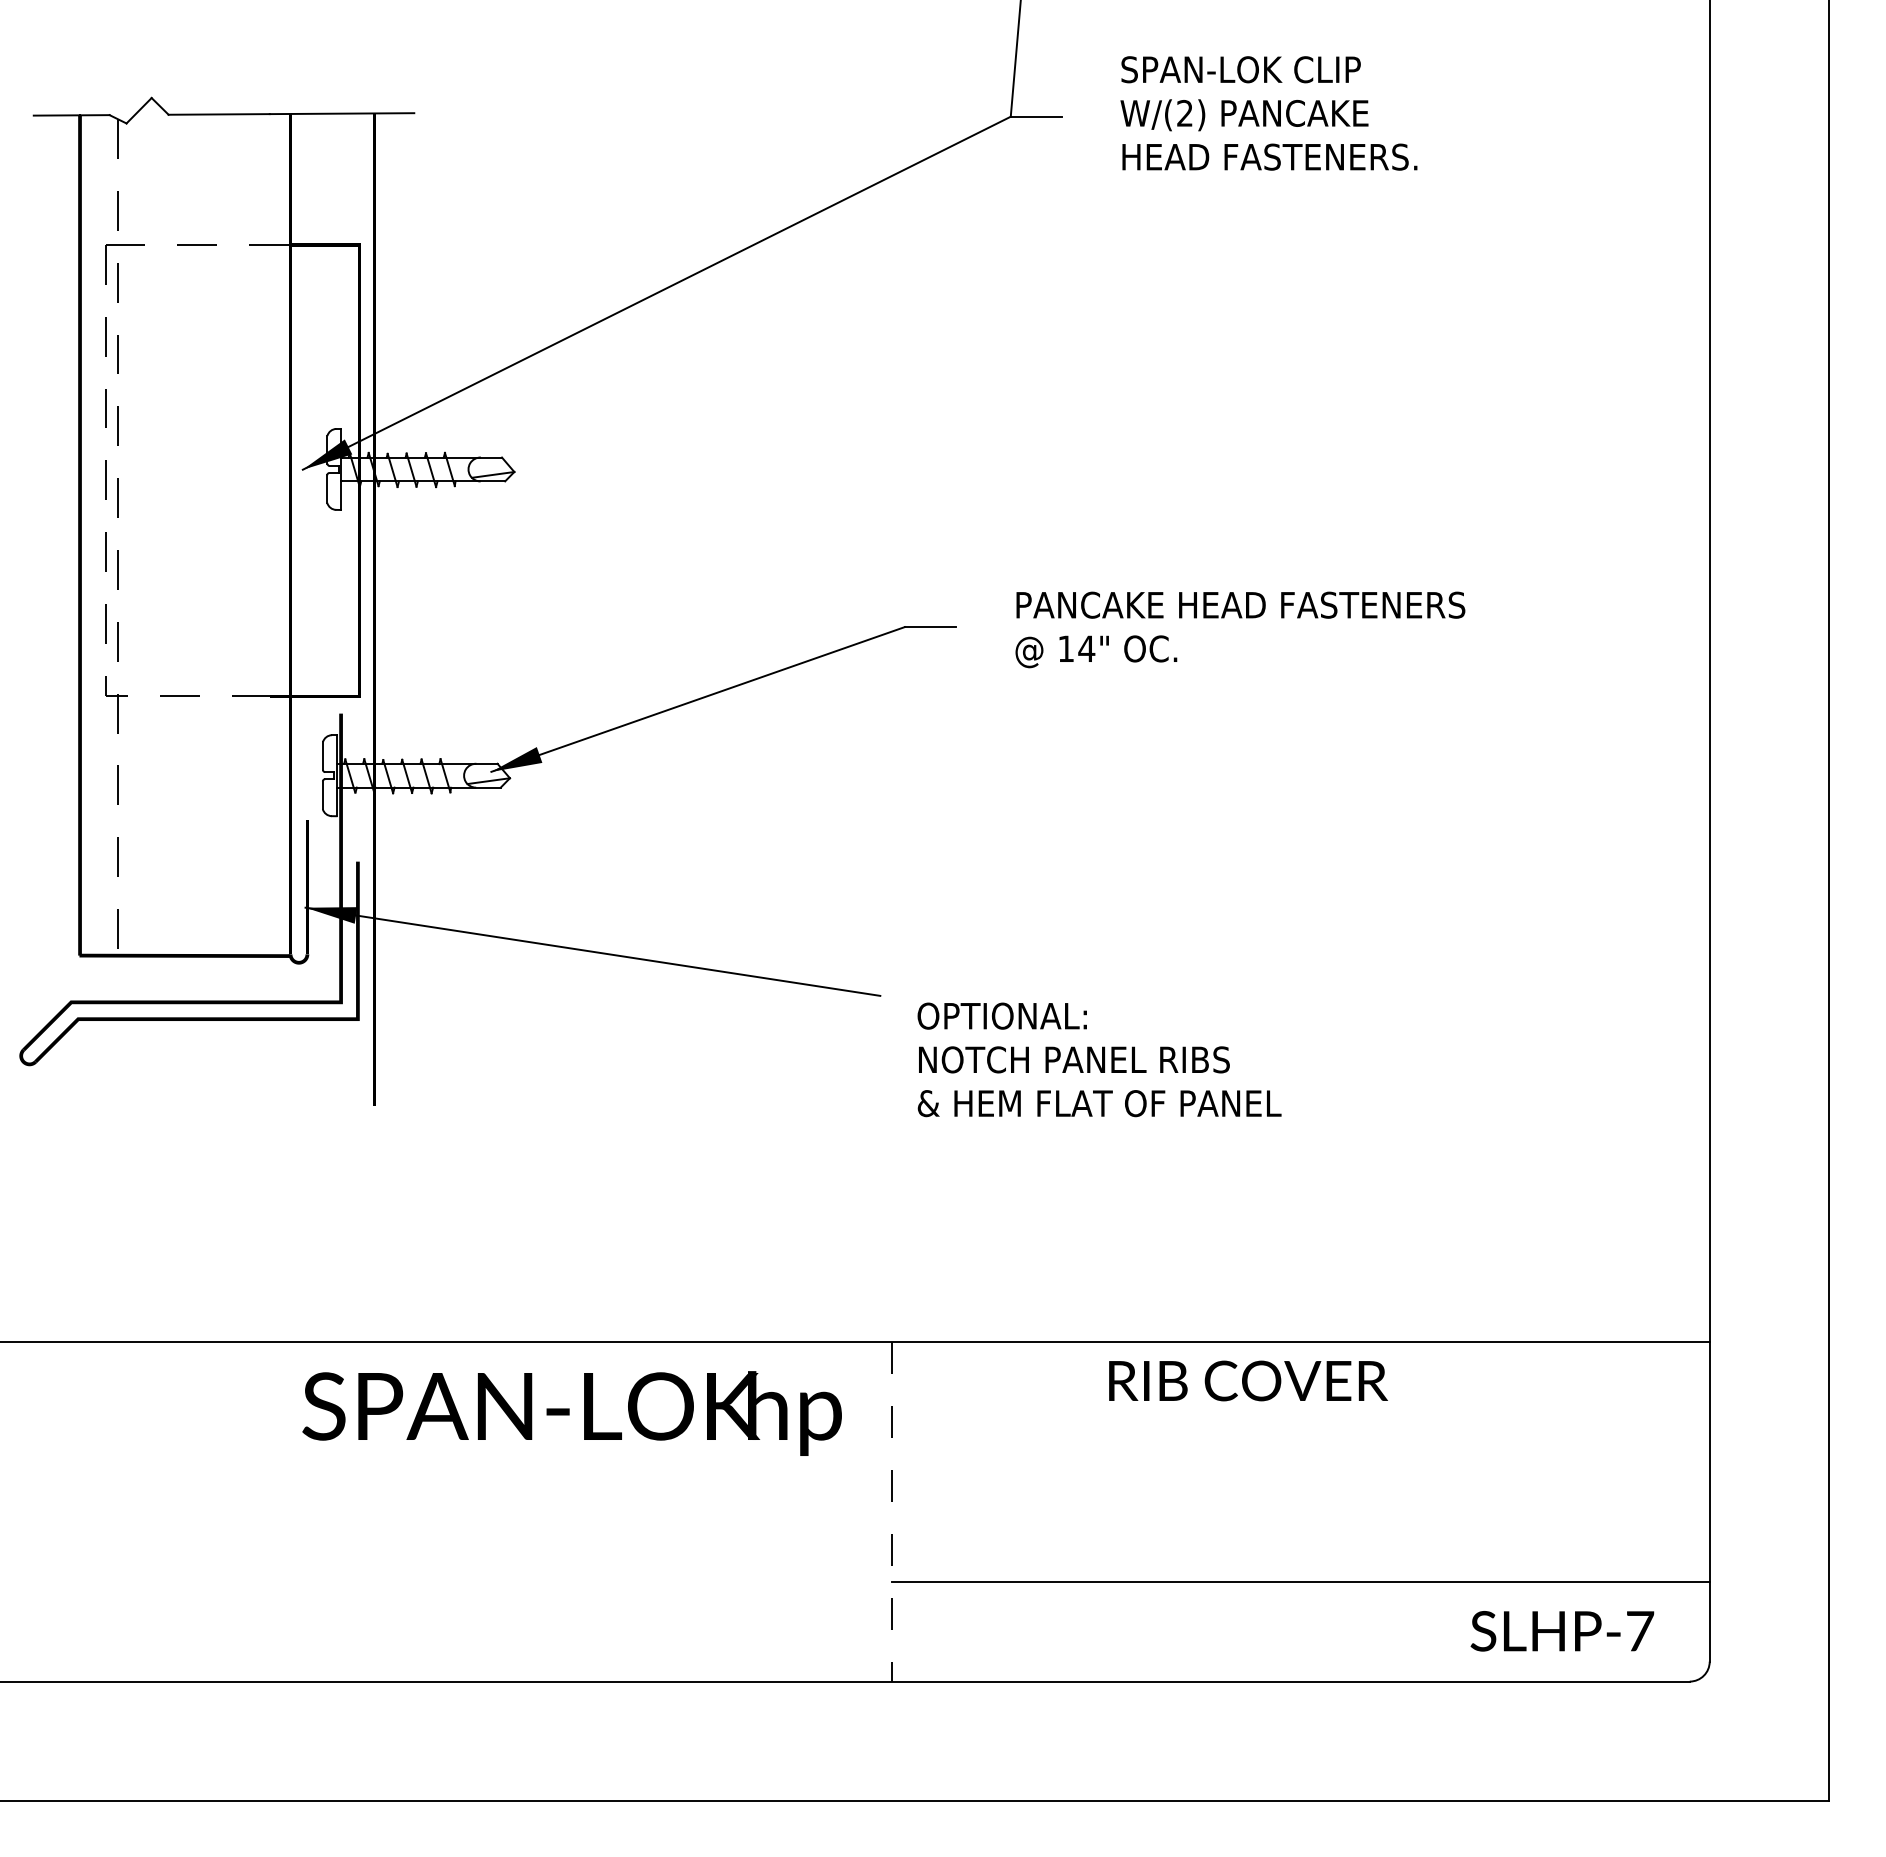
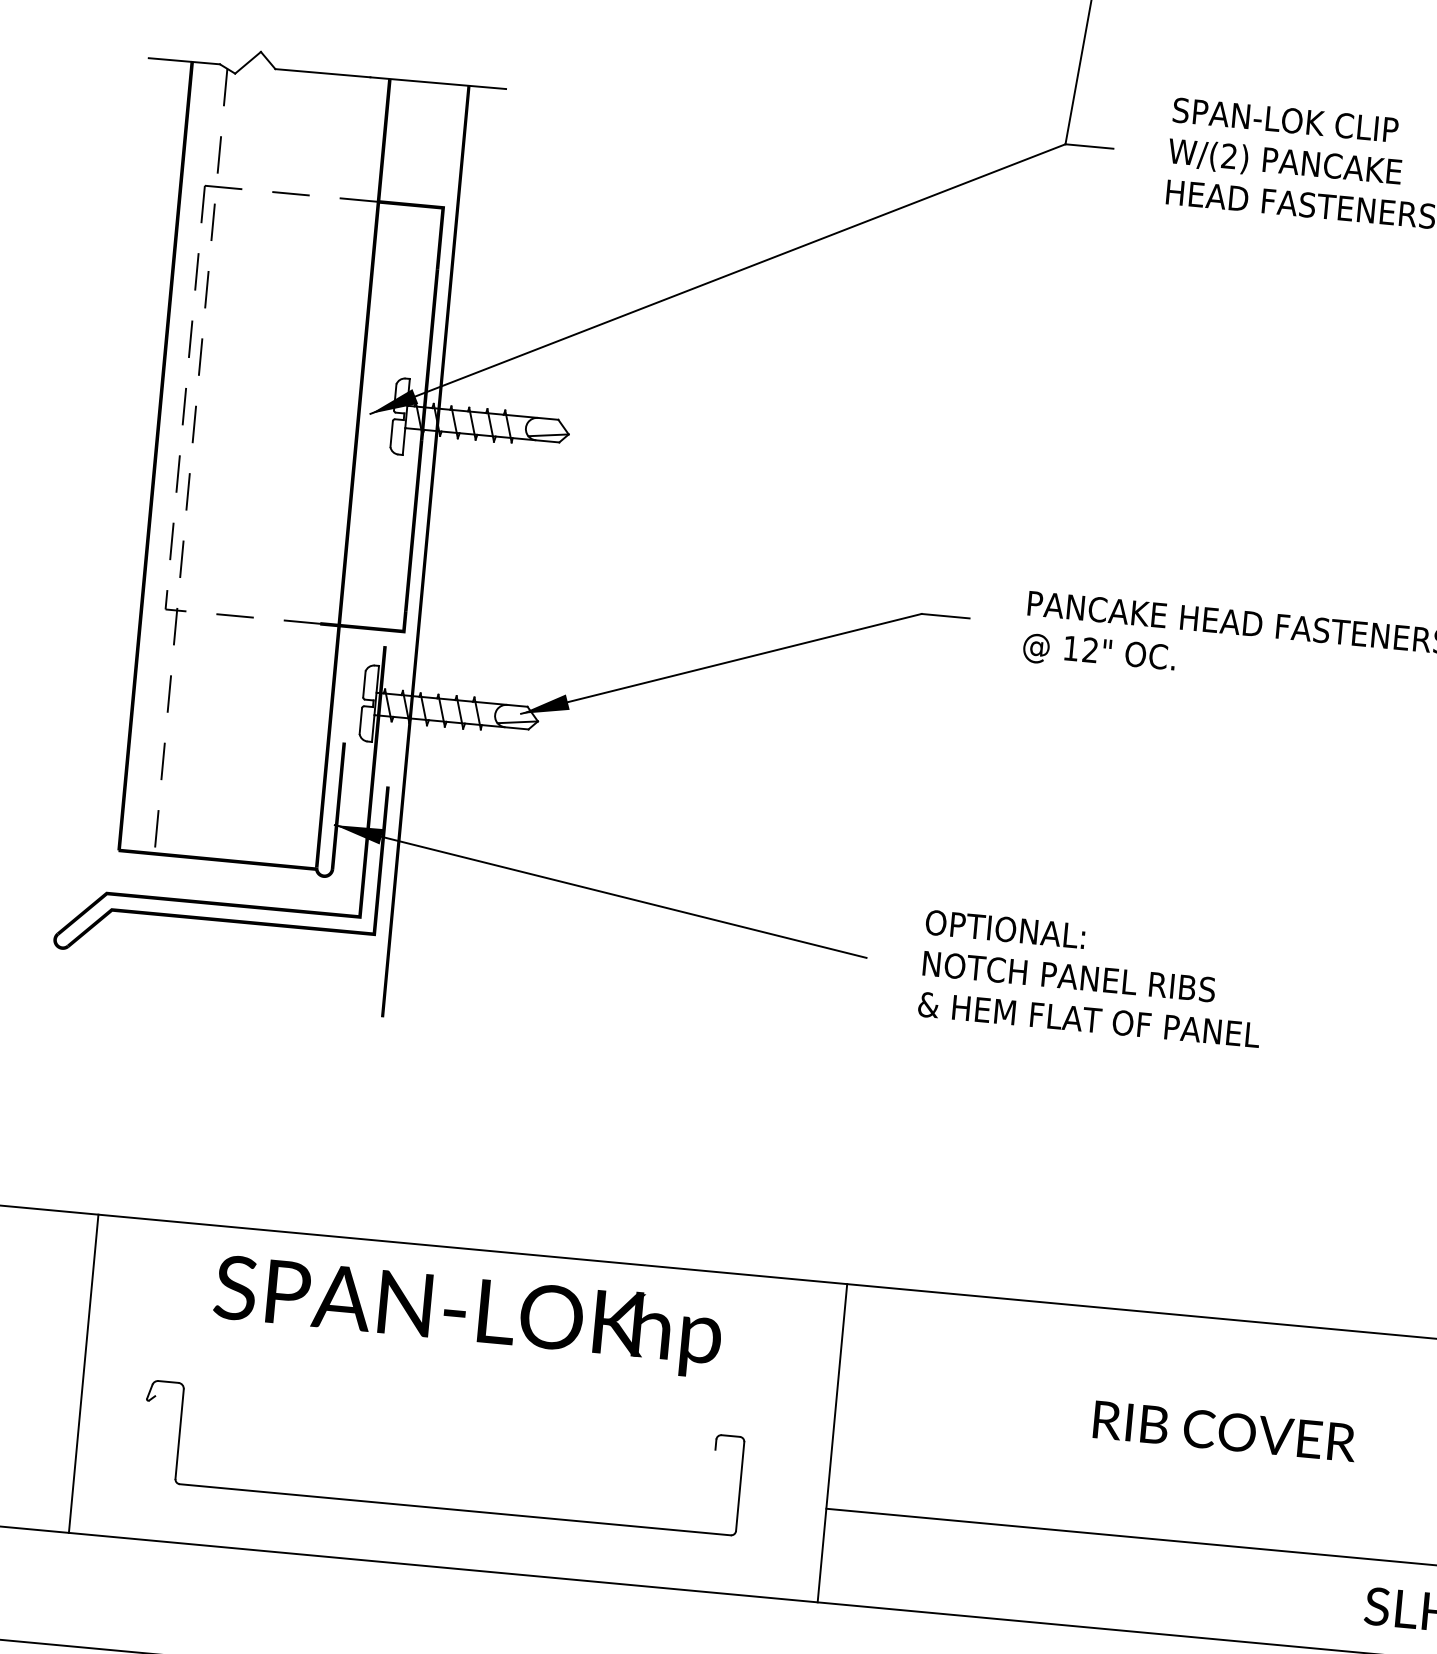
text: (1086, 648) -> (1090, 649), 14" -> 12"
text: (1099, 1059) -> (1092, 978), moved
text: (1248, 1380) -> (1225, 1430), moved
text: (571, 1413) -> (467, 1316), moved
line: (93, 1511) -> (83, 1373), added
line: (891, 1512) -> (832, 1443), dashed -> solid
part: (480, 1618) -> (437, 1507), added

